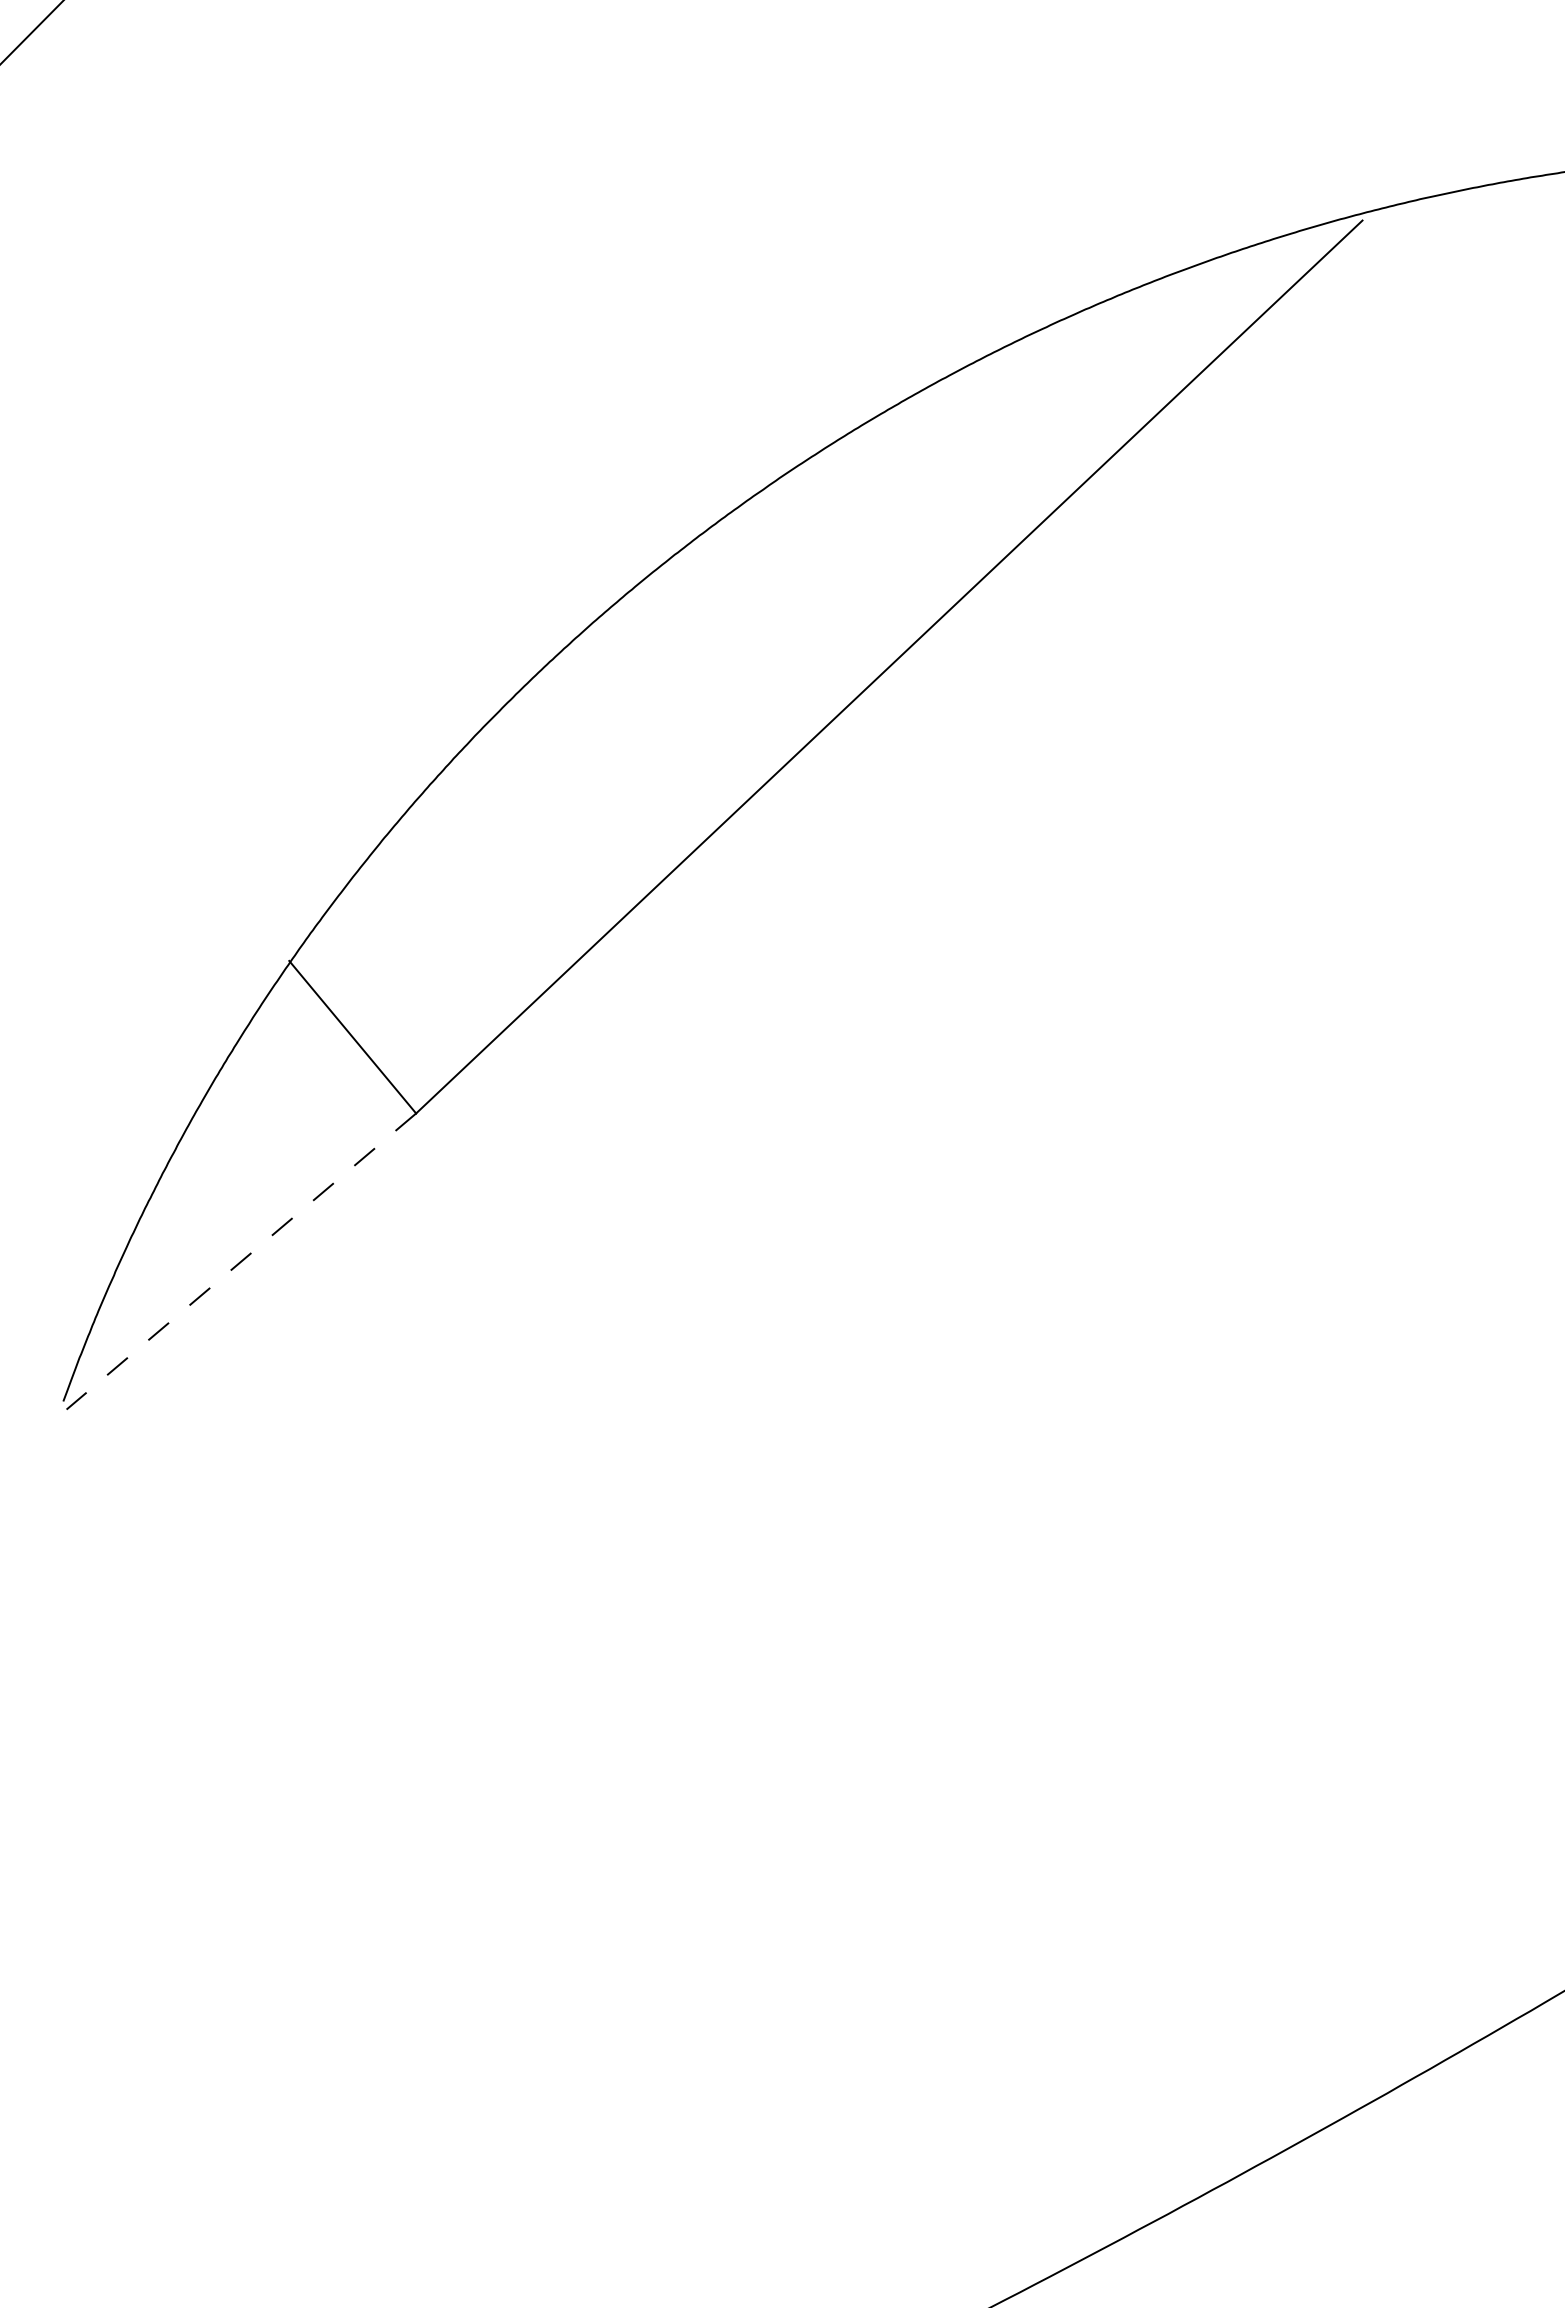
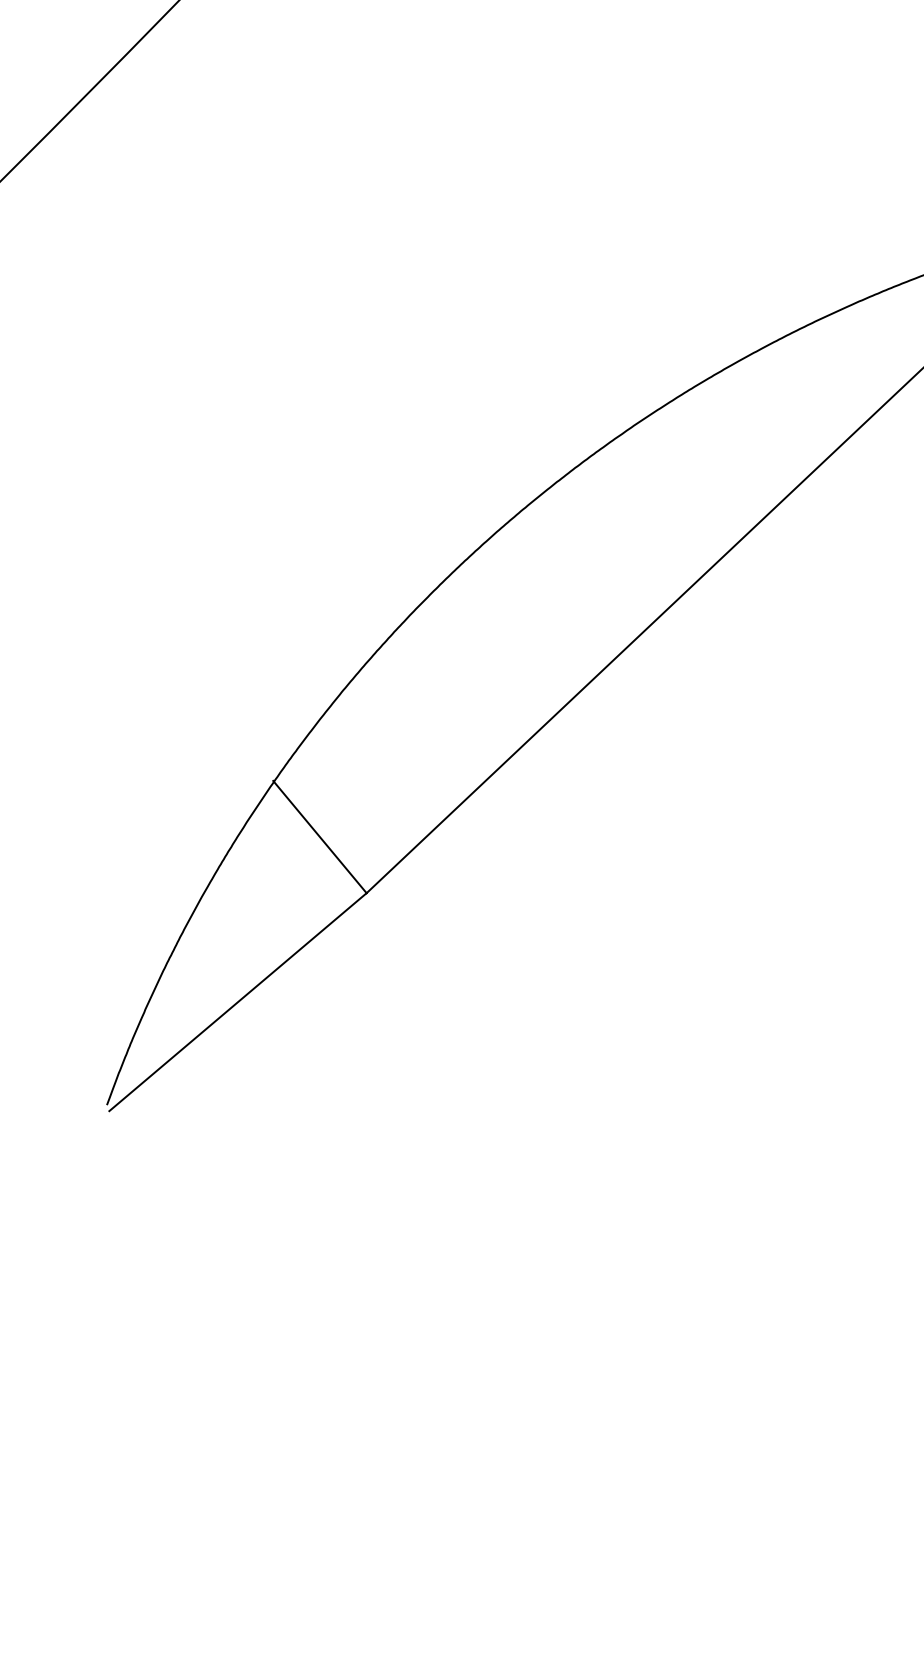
line: (240, 1261) -> (237, 1002), dashed -> solid

